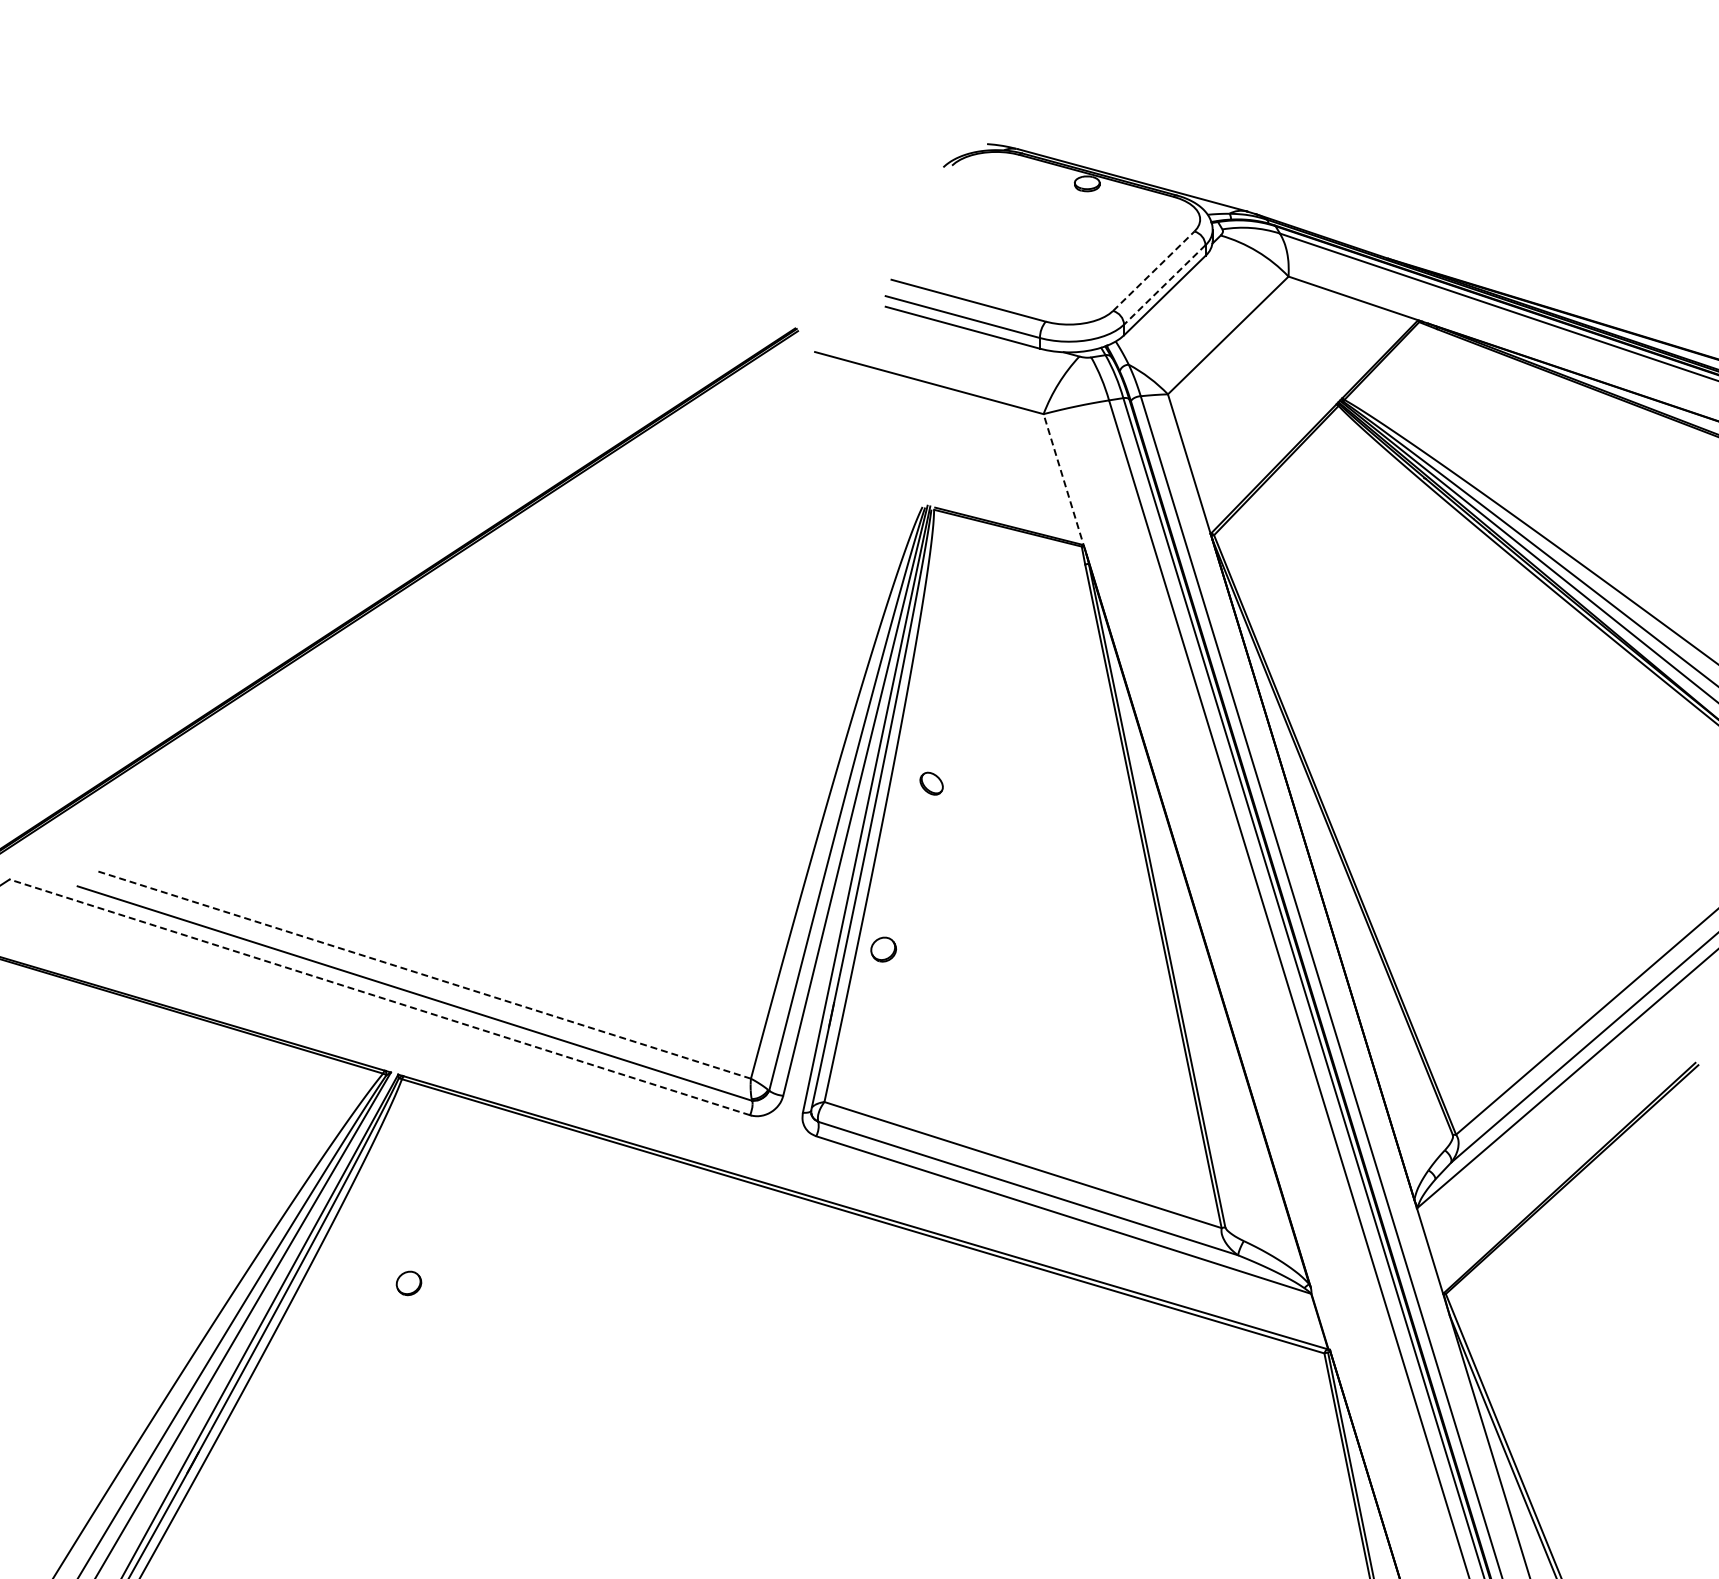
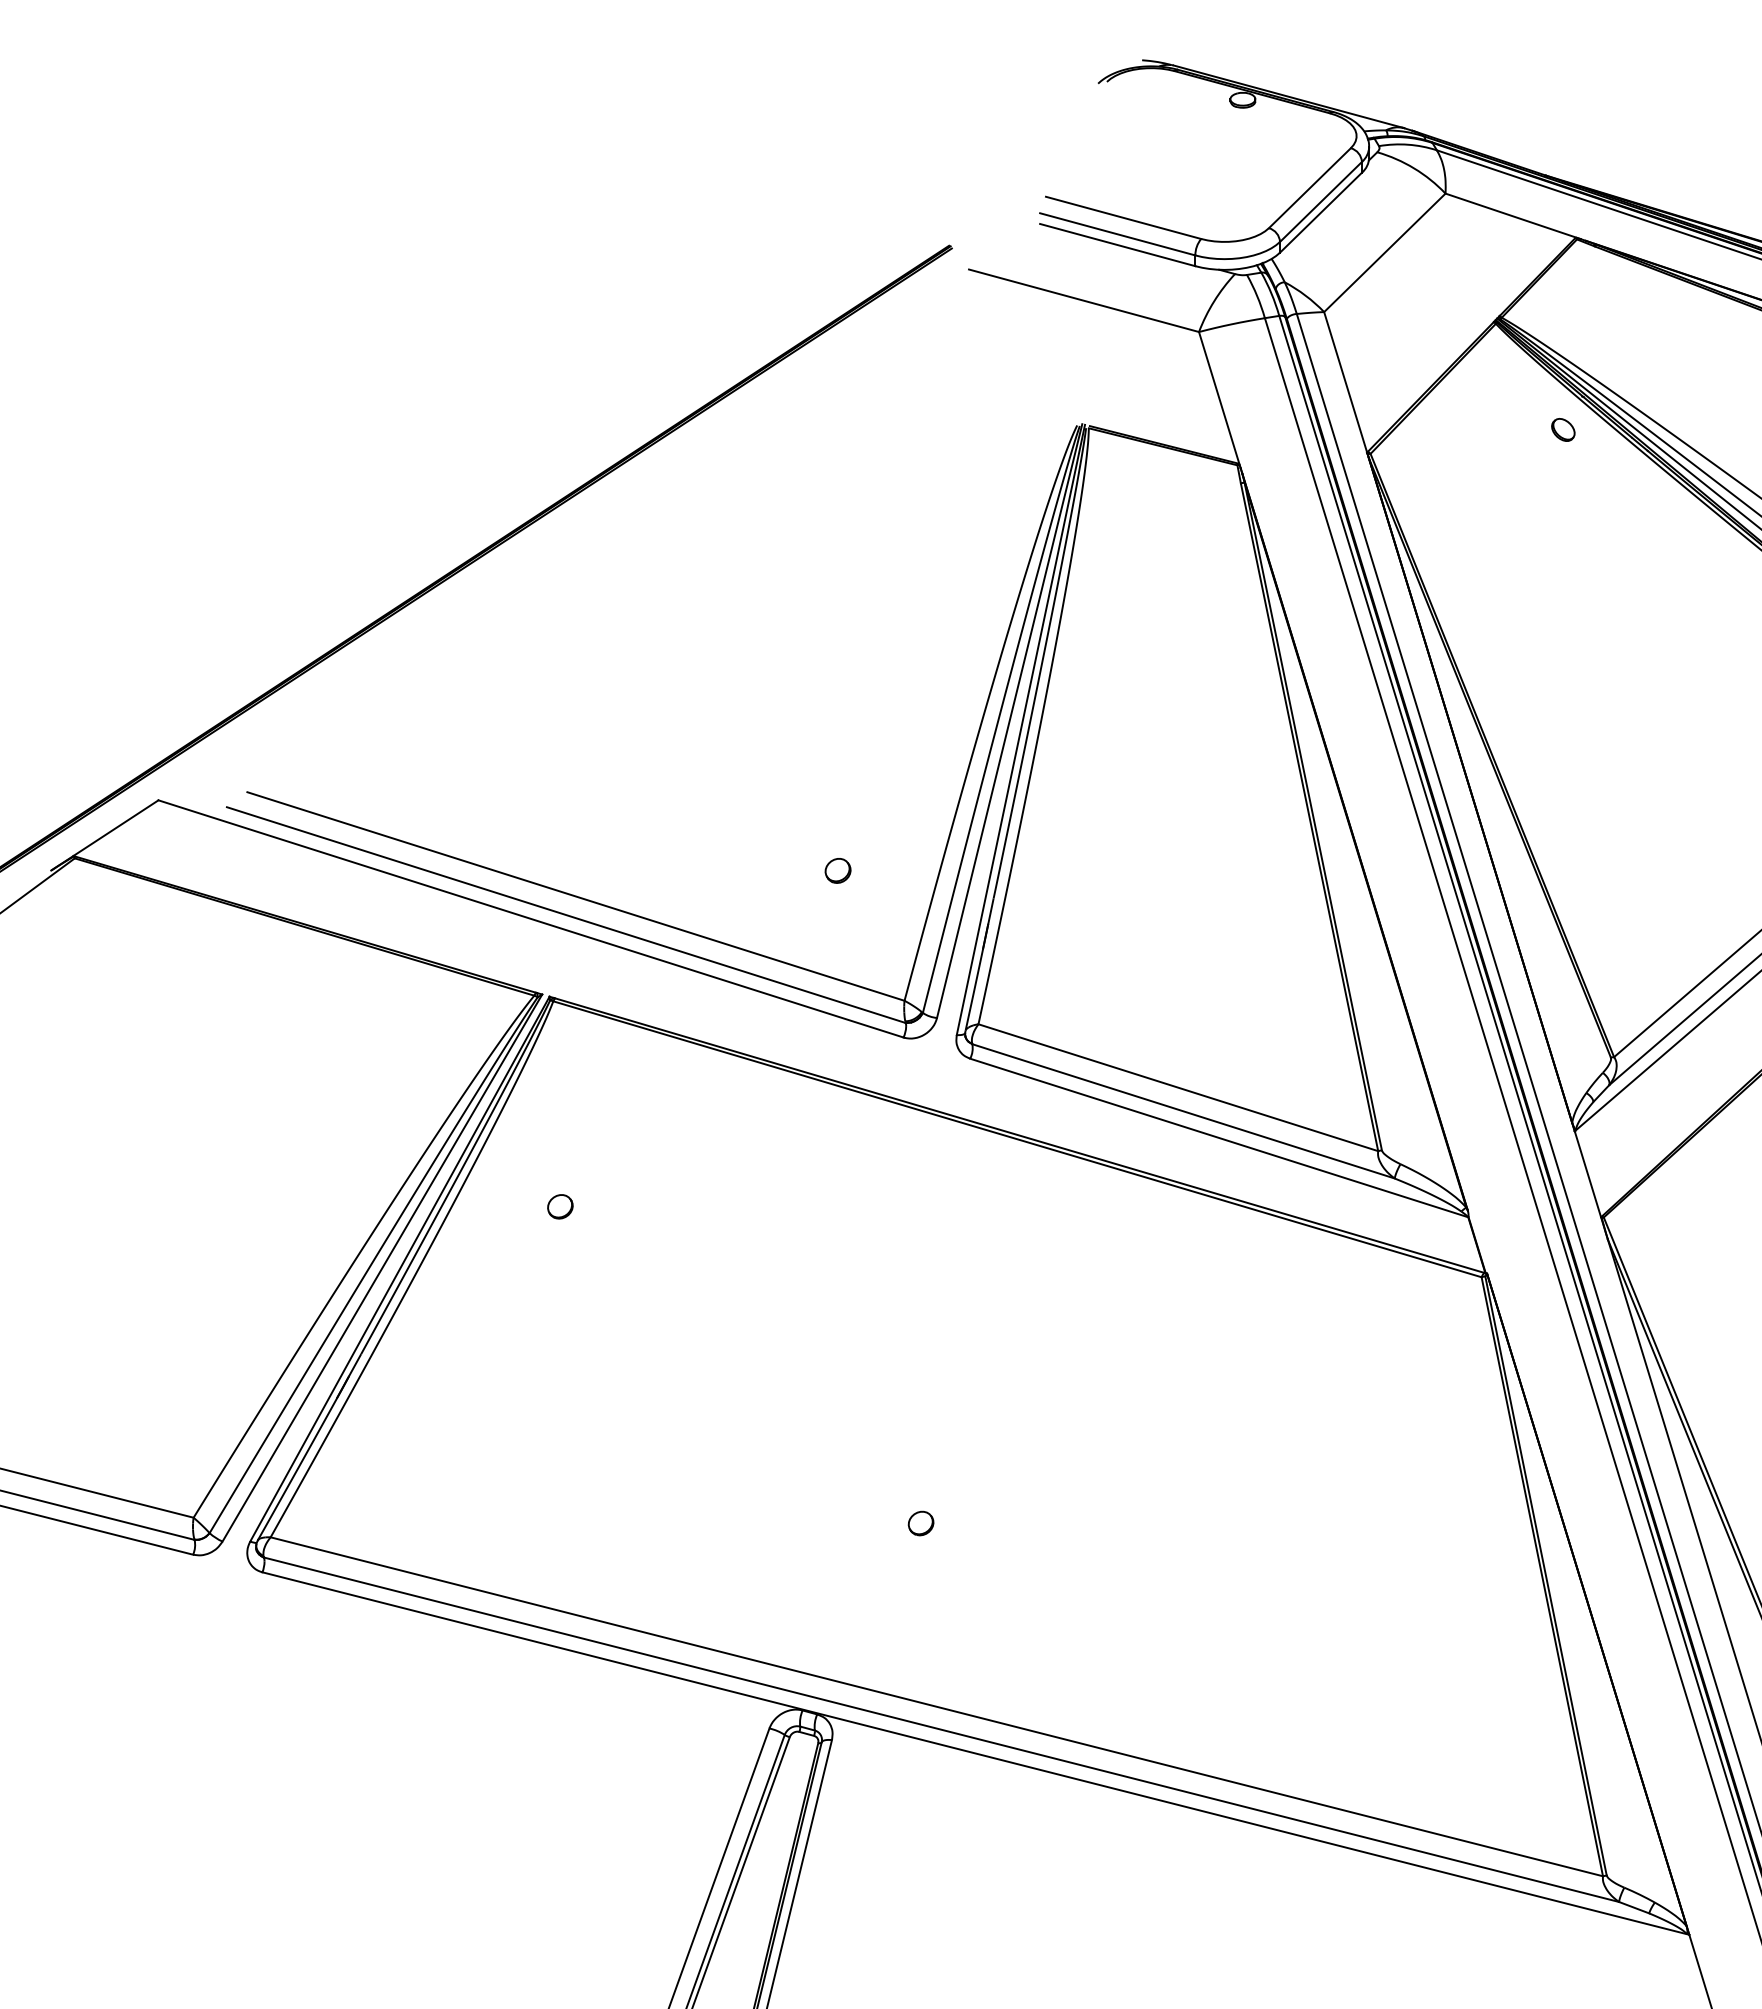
line: (1154, 270) -> (1310, 187), dashed -> solid
line: (1164, 285) -> (1320, 202), dashed -> solid
line: (1063, 481) -> (1219, 399), dashed -> solid
part: (931, 783) -> (1563, 429), moved
part: (883, 949) -> (837, 870), moved
line: (424, 975) -> (575, 896), dashed -> solid
line: (380, 996) -> (531, 918), dashed -> solid

